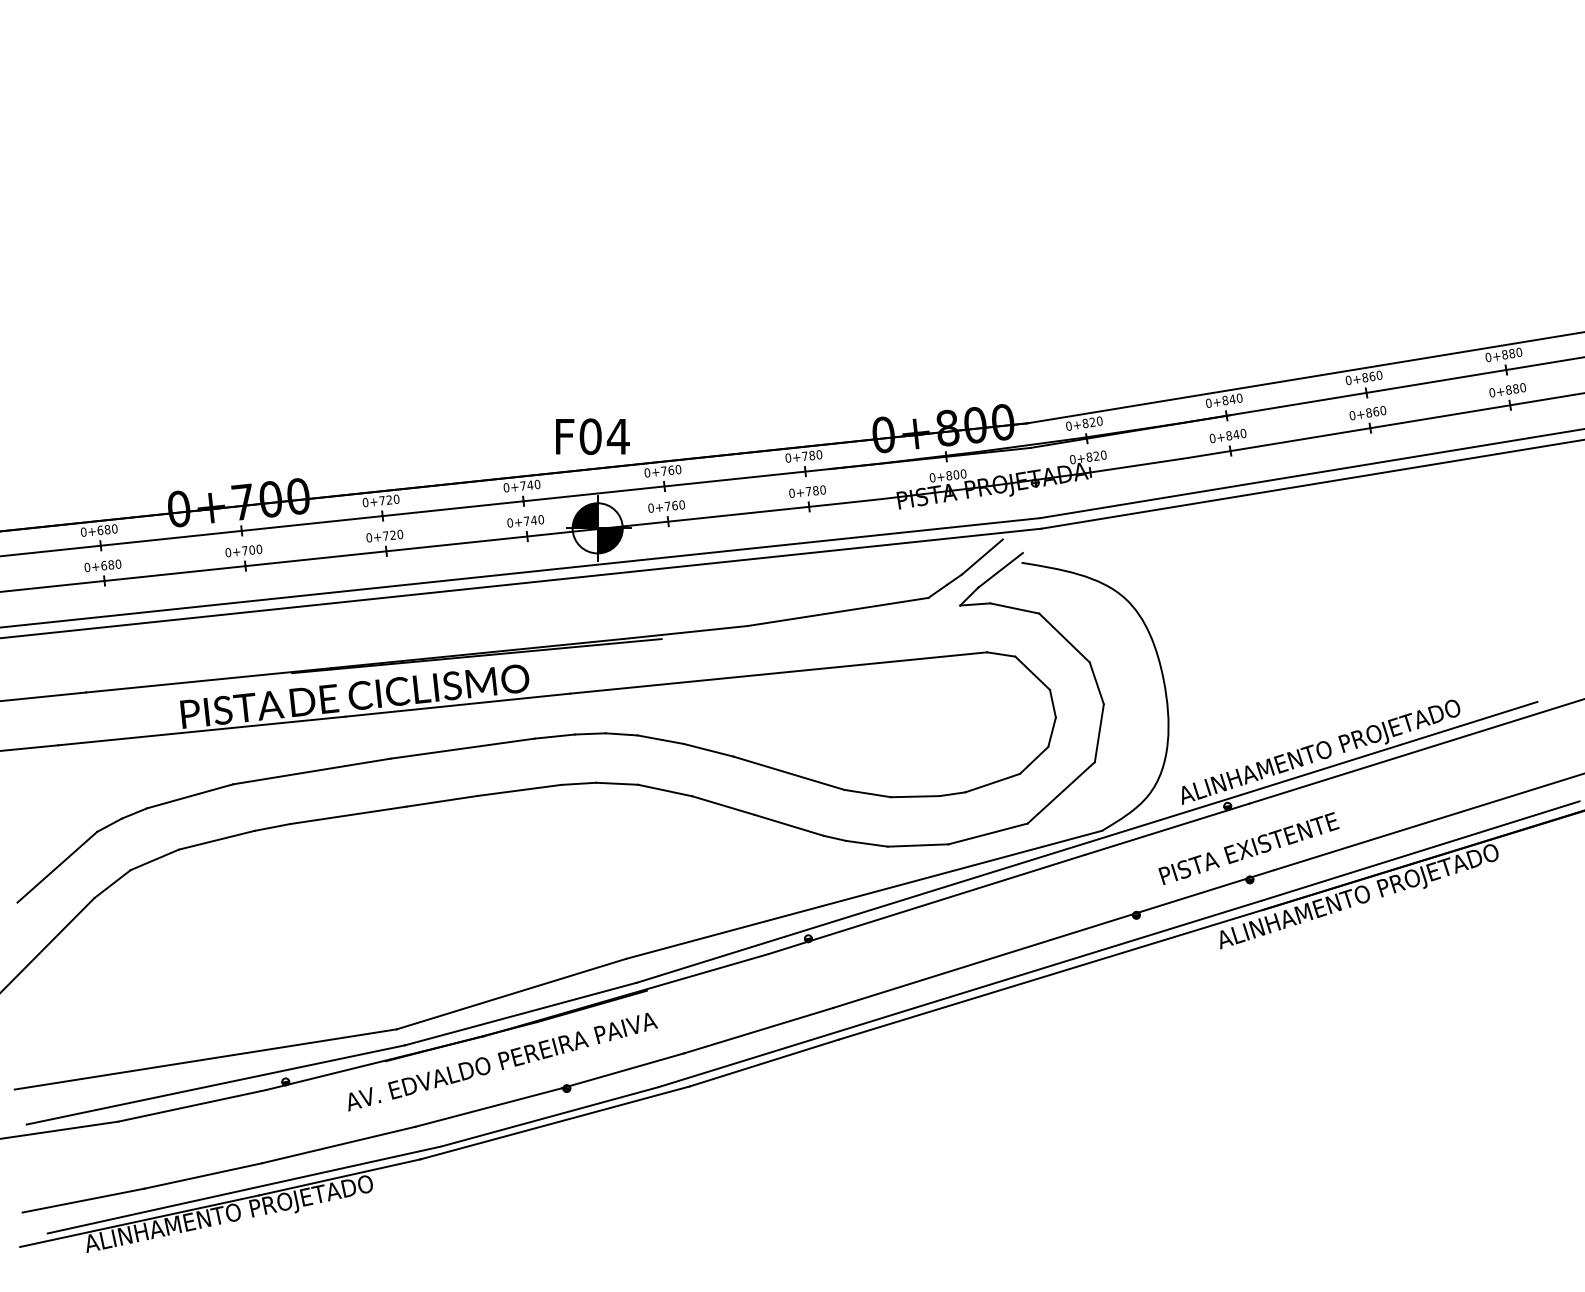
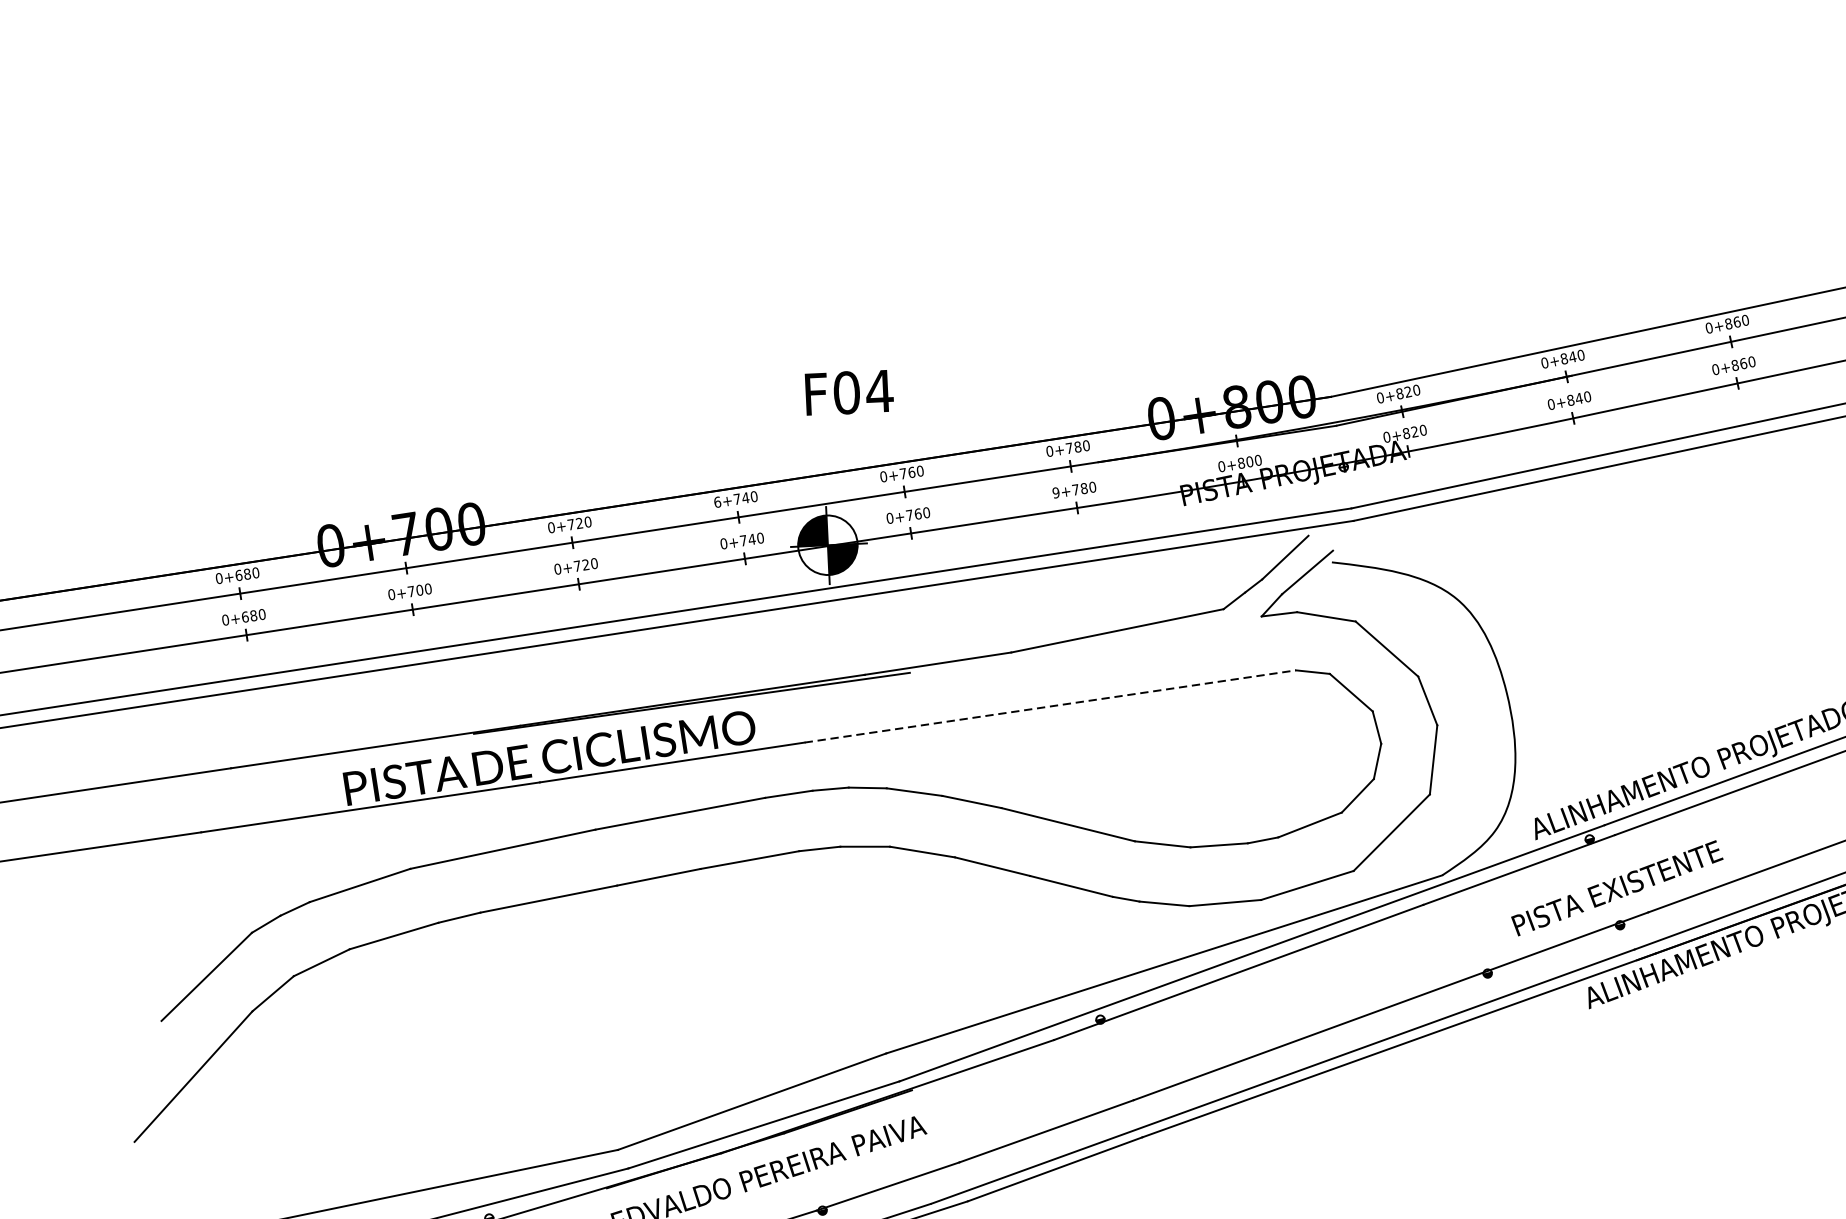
text: (592, 436) -> (848, 392), moved
text: (506, 487) -> (717, 501), 0+740 -> 6+740
text: (791, 493) -> (1055, 493), 0+780 -> 9+780
line: (779, 672) -> (1051, 705), solid -> dashed

